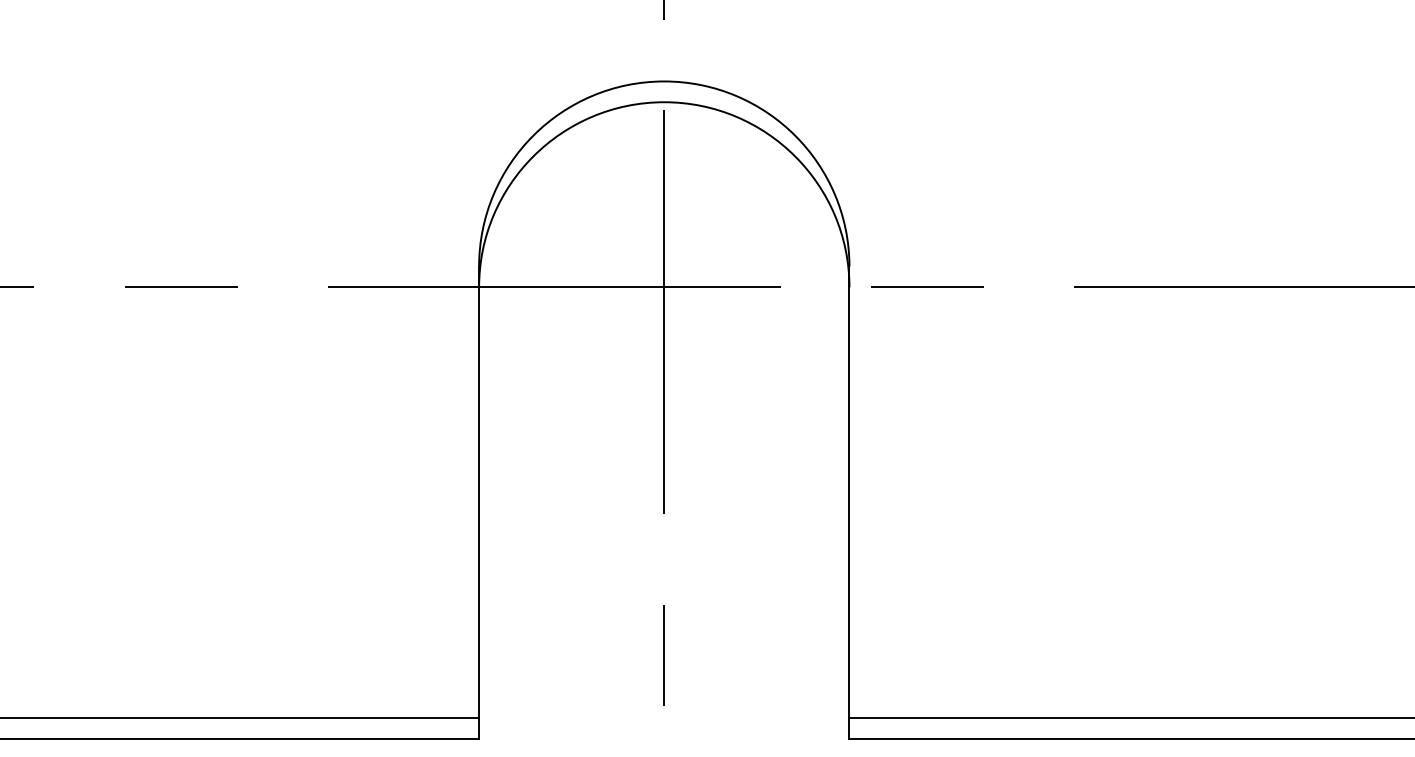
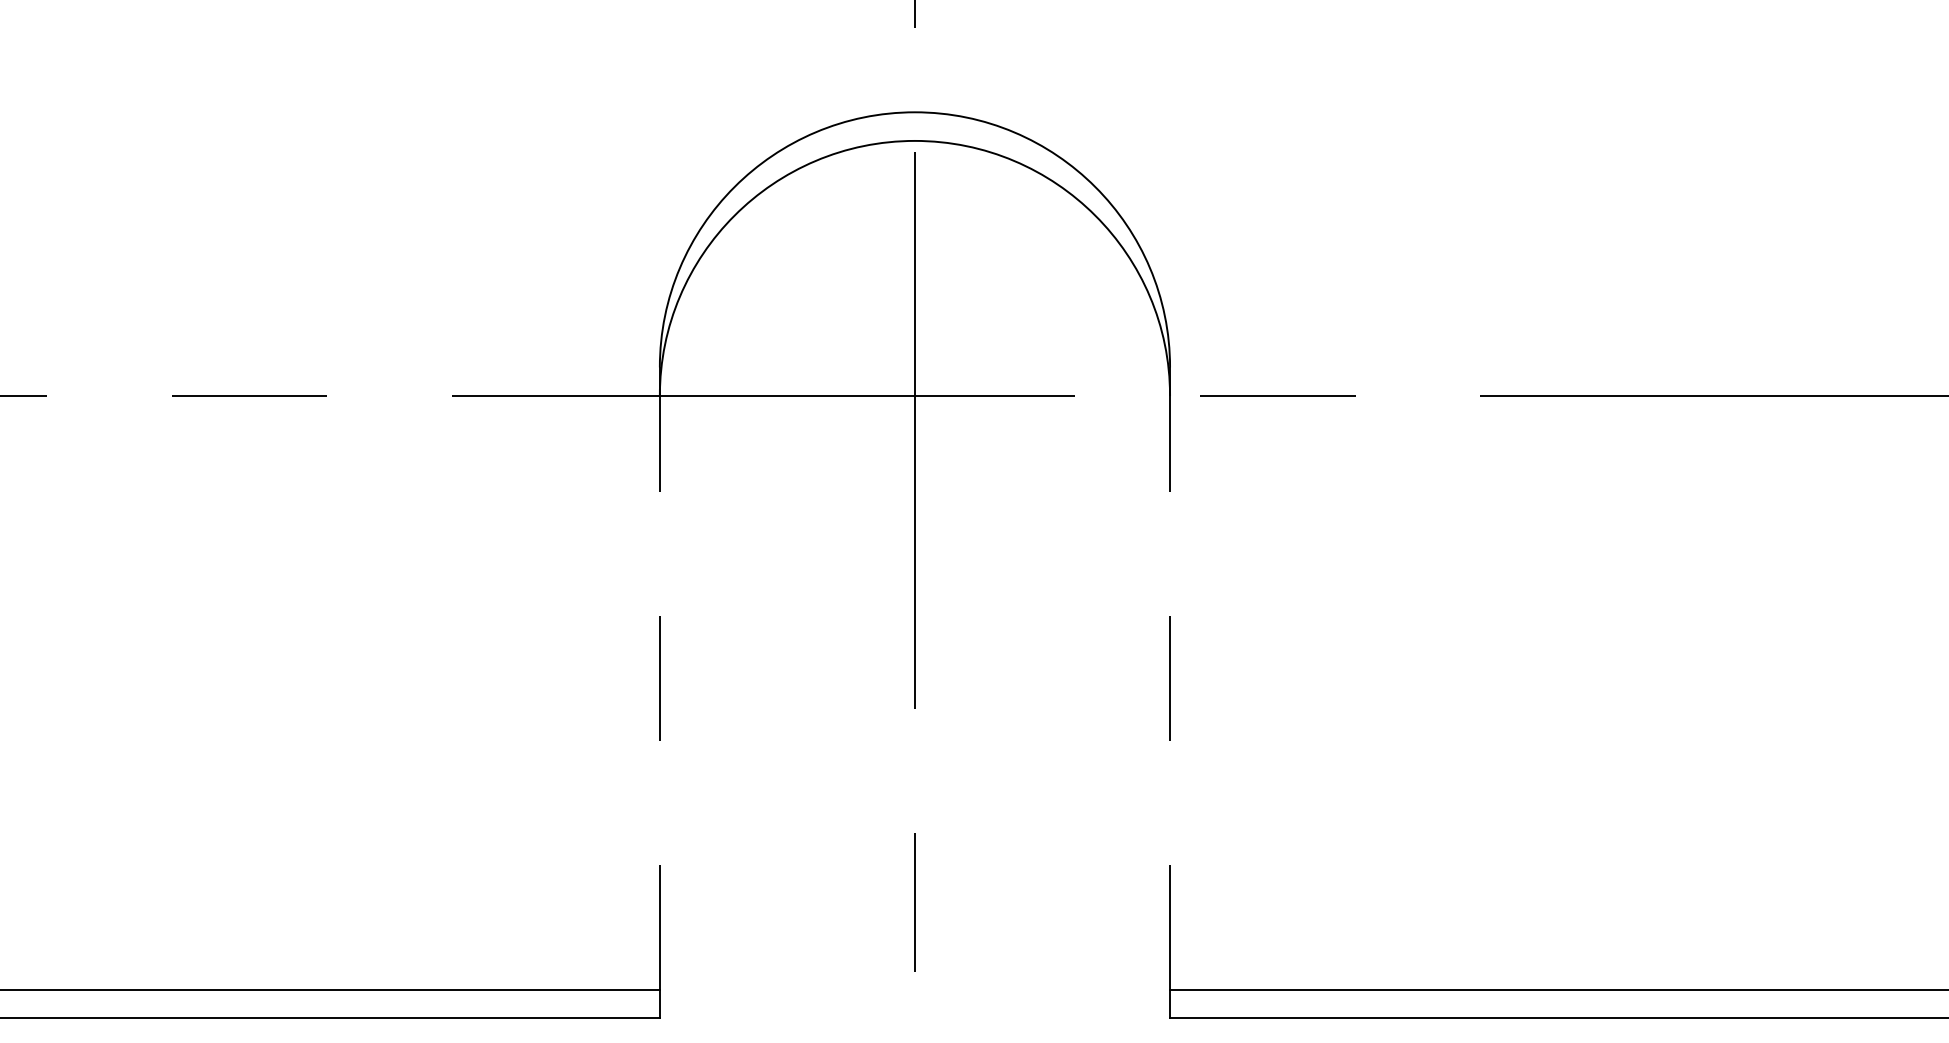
line: (478, 492) -> (659, 678), solid -> dashed
line: (849, 493) -> (1170, 679), solid -> dashed

